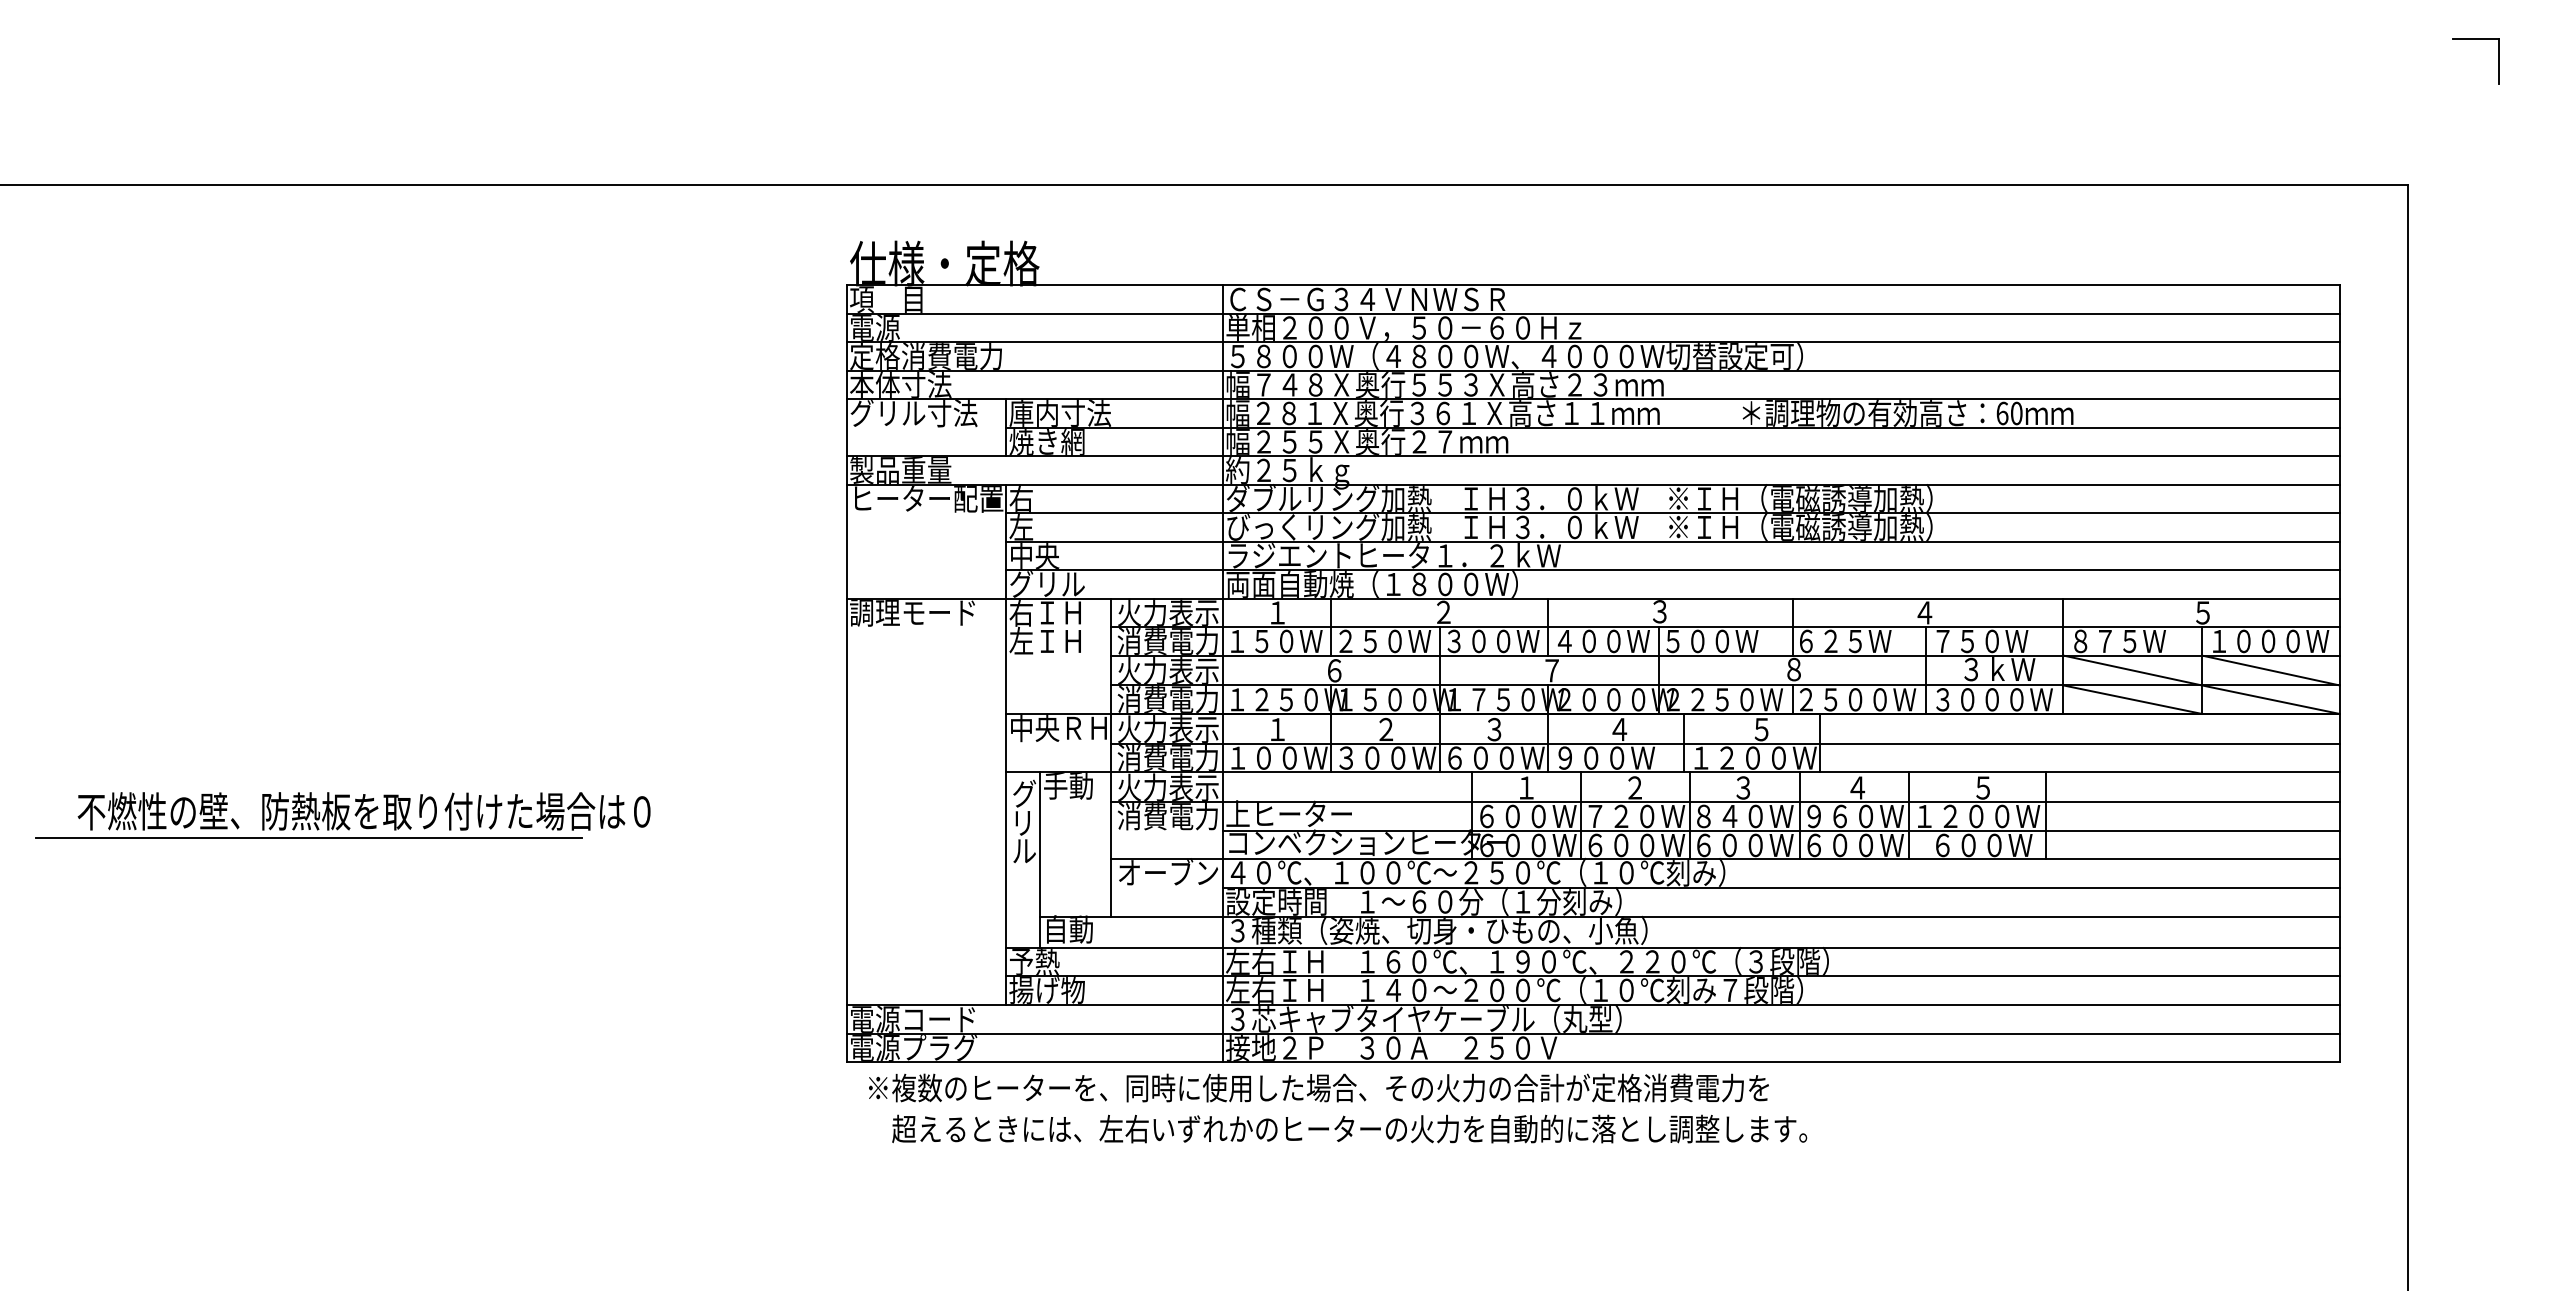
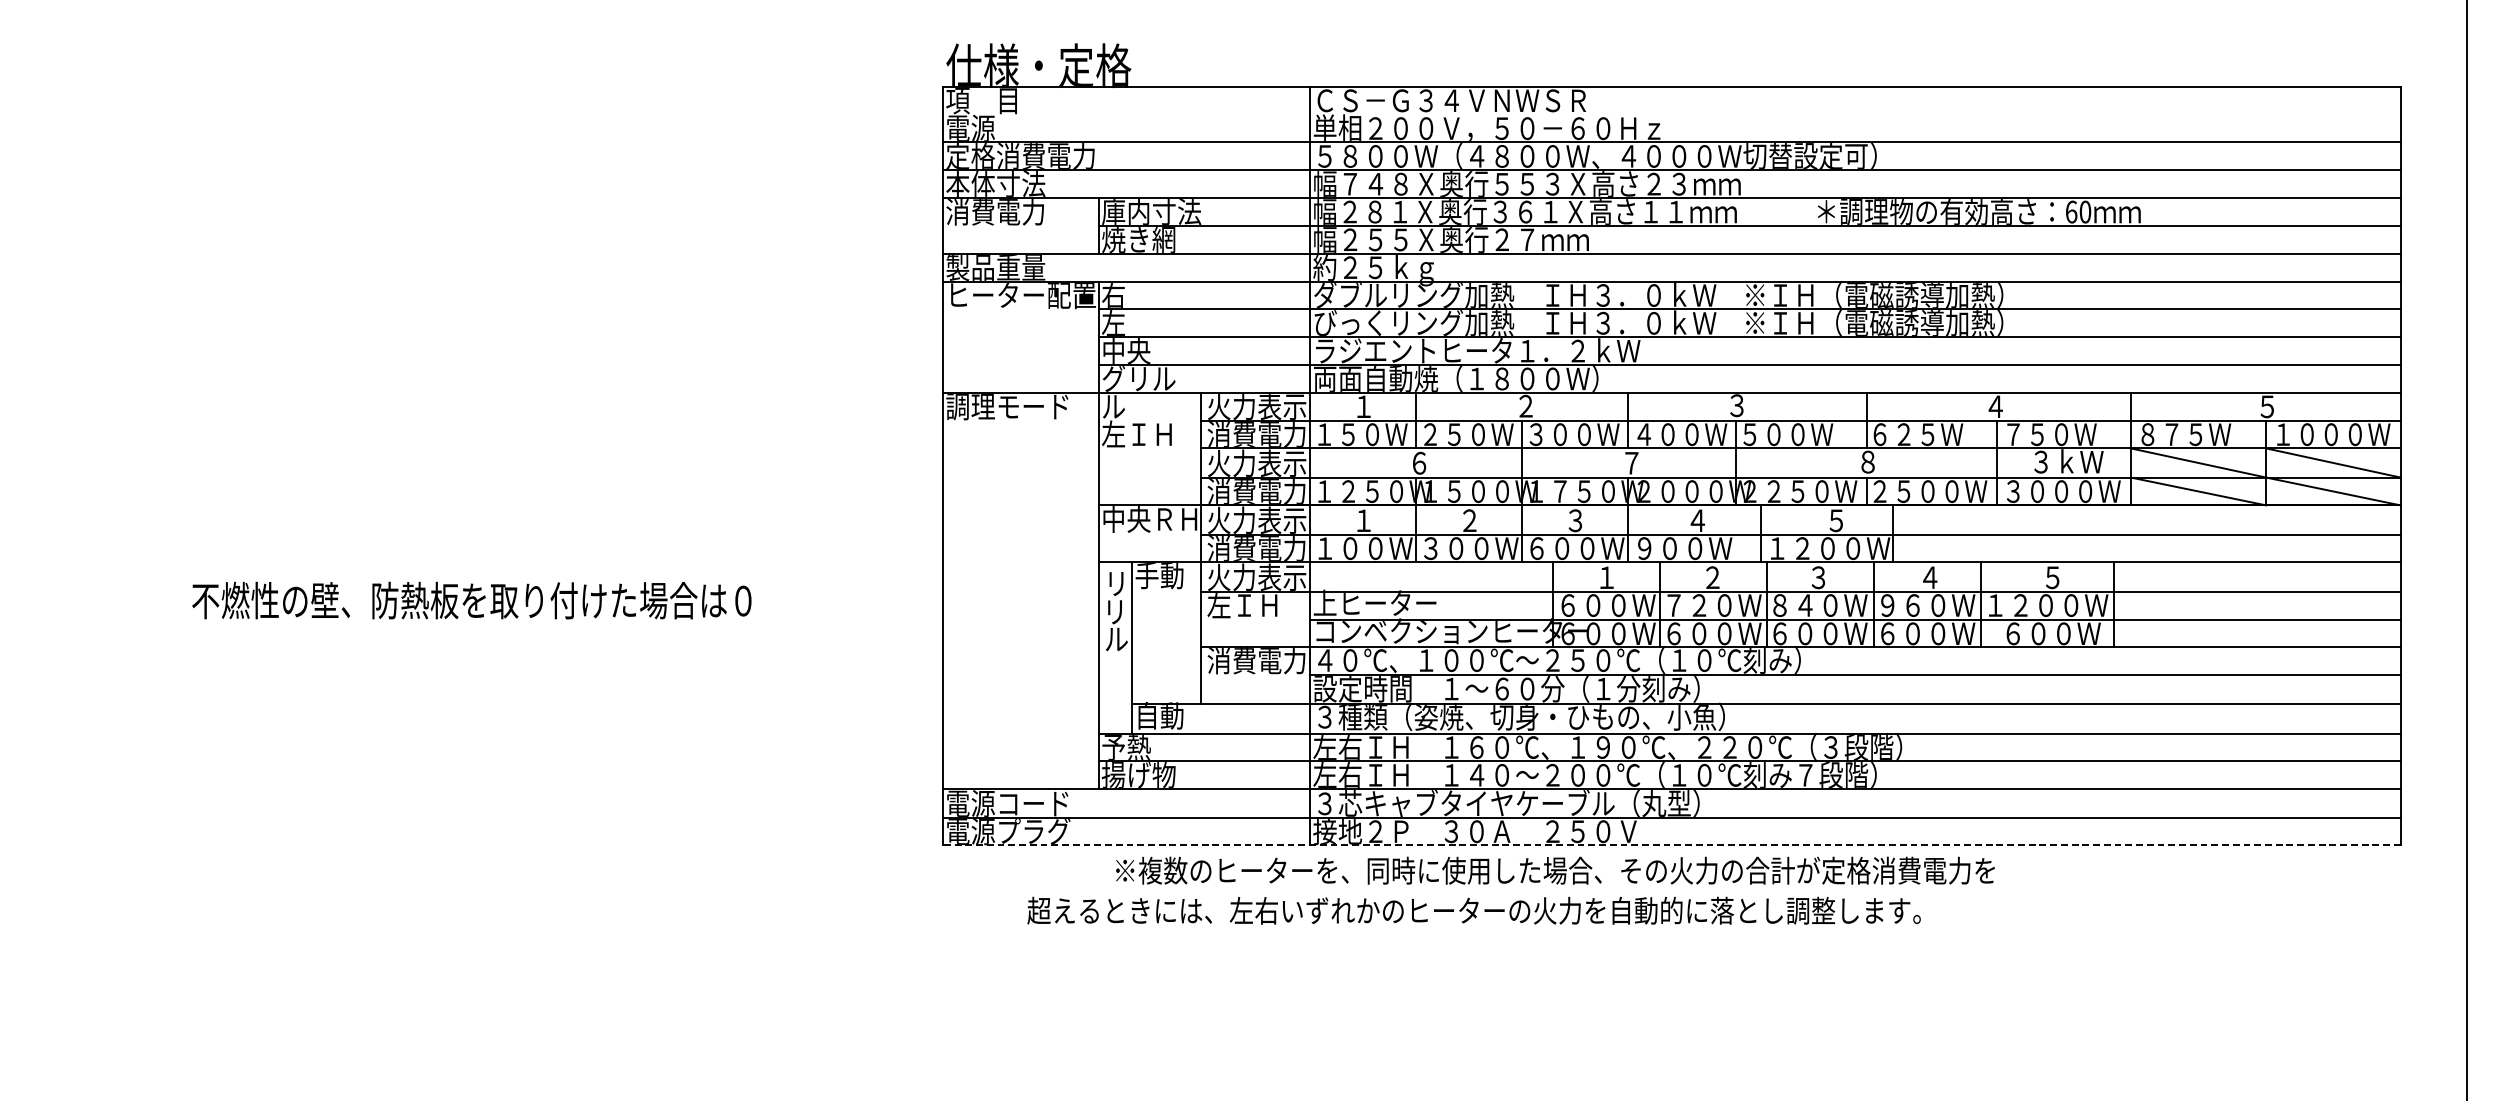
line: (1592, 313) -> (1671, 114), removed
text: (913, 413) -> (1008, 212), グリル寸法 -> 消費電力
text: (1044, 613) -> (1136, 407), 右ＩＨ -> ル
text: (1024, 793) -> (1116, 583), グ -> リ
text: (1167, 816) -> (1256, 605), 消費電力 -> 左ＩＨ
line: (308, 838) -> (417, 627), removed
text: (1167, 873) -> (1256, 661), オーブン -> 消費電力
line: (1592, 1062) -> (1671, 845), solid -> dashed
text: (1318, 1087) -> (1555, 870), moved
text: (1349, 1128) -> (1474, 910), moved

